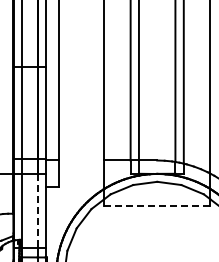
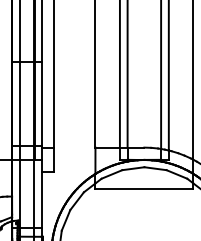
line: (157, 205) -> (144, 189), dashed -> solid
line: (37, 211) -> (34, 194), dashed -> solid

